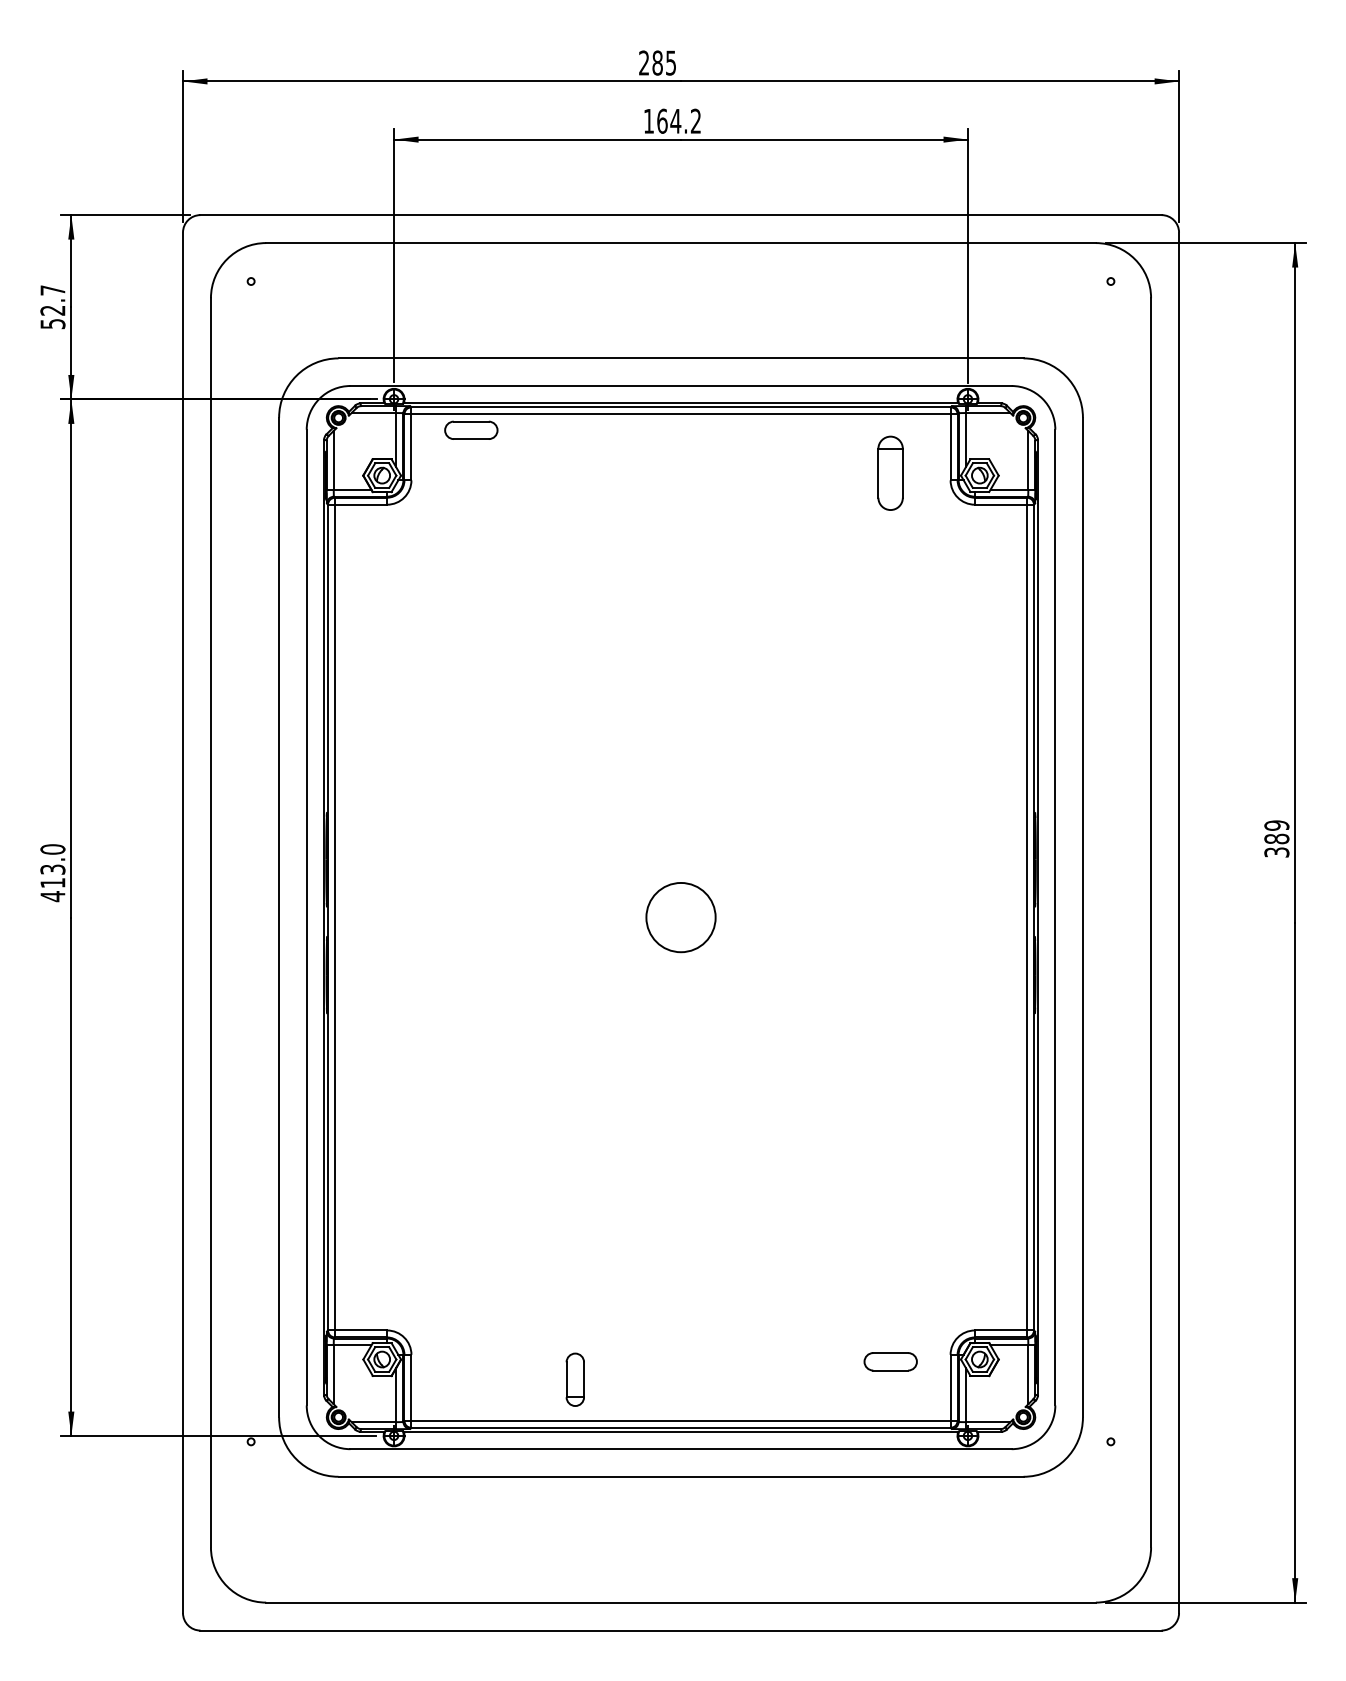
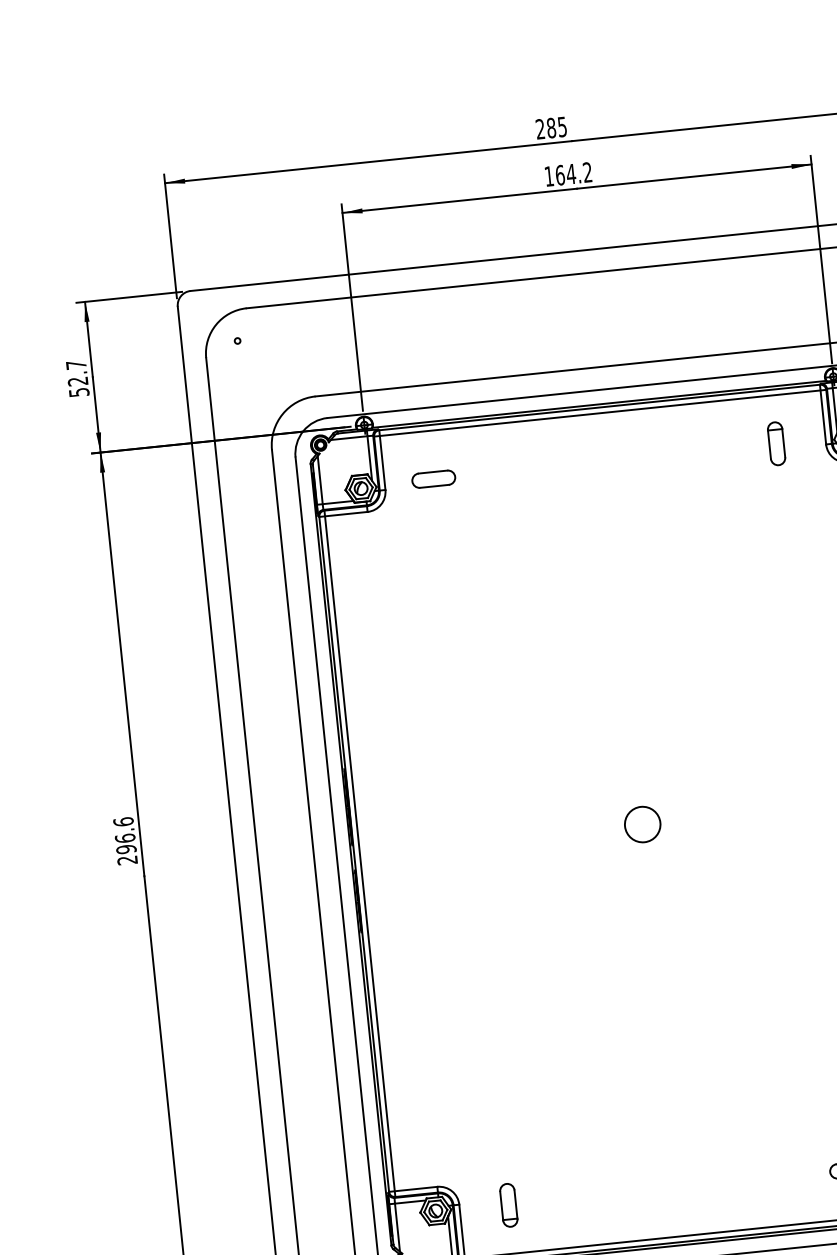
part: (471, 429) -> (433, 478), moved
part: (890, 473) -> (776, 443), size x0.71
text: (52, 873) -> (125, 841), 413.0 -> 296.6
circle: (680, 917) -> (642, 824), size x0.62
part: (574, 1379) -> (508, 1205), moved

